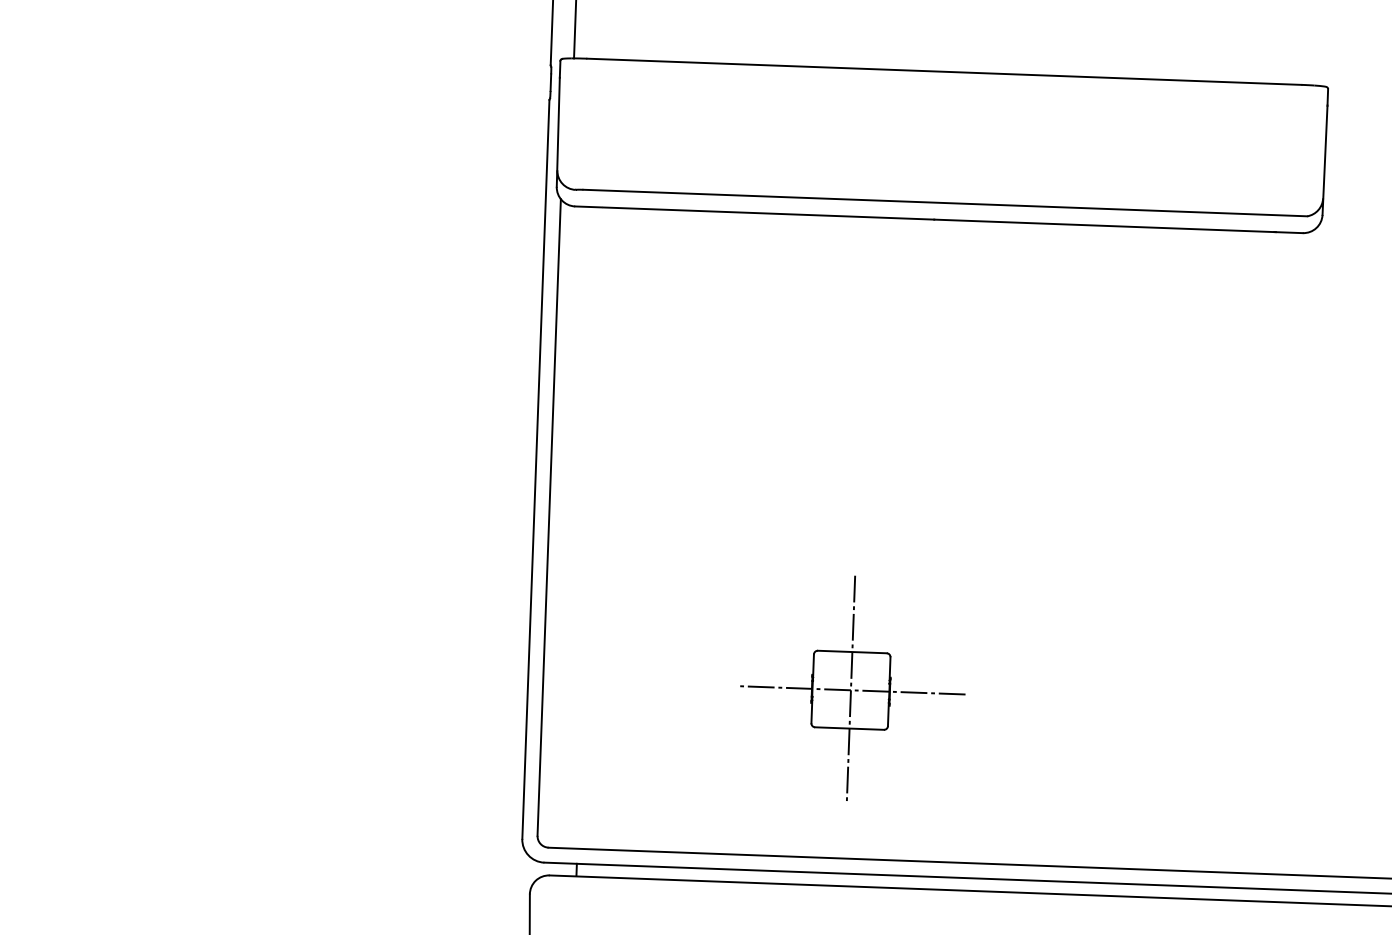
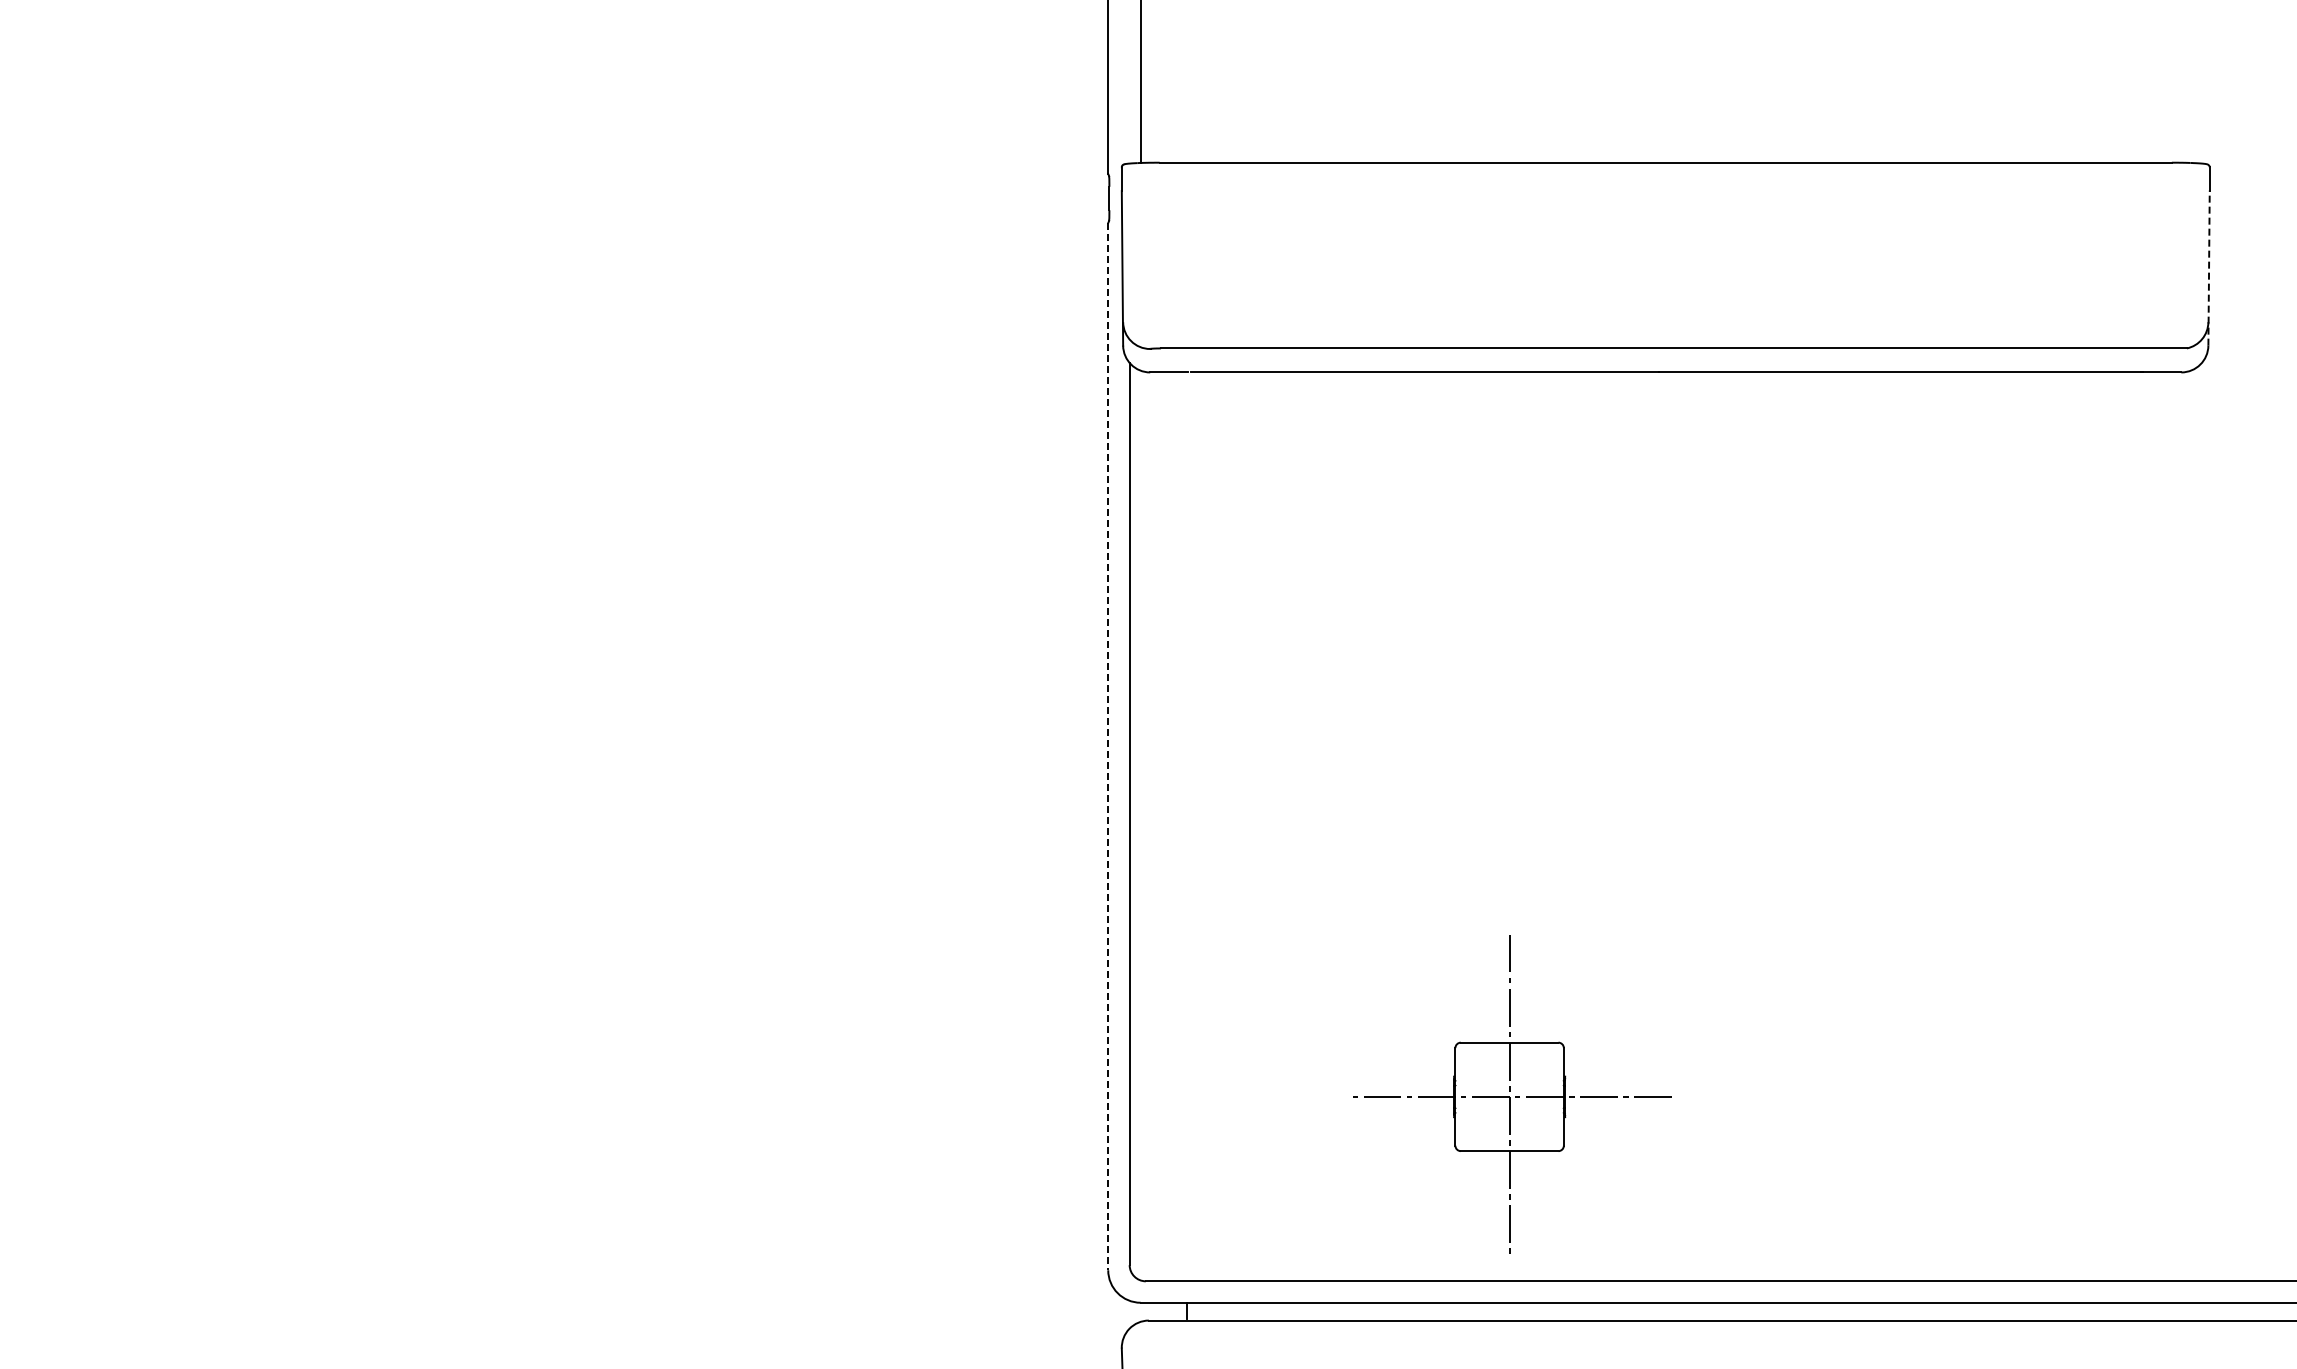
line: (1325, 160) -> (2209, 268), solid -> dashed
line: (536, 469) -> (1108, 746), solid -> dashed
part: (853, 688) -> (1512, 1094), moved

